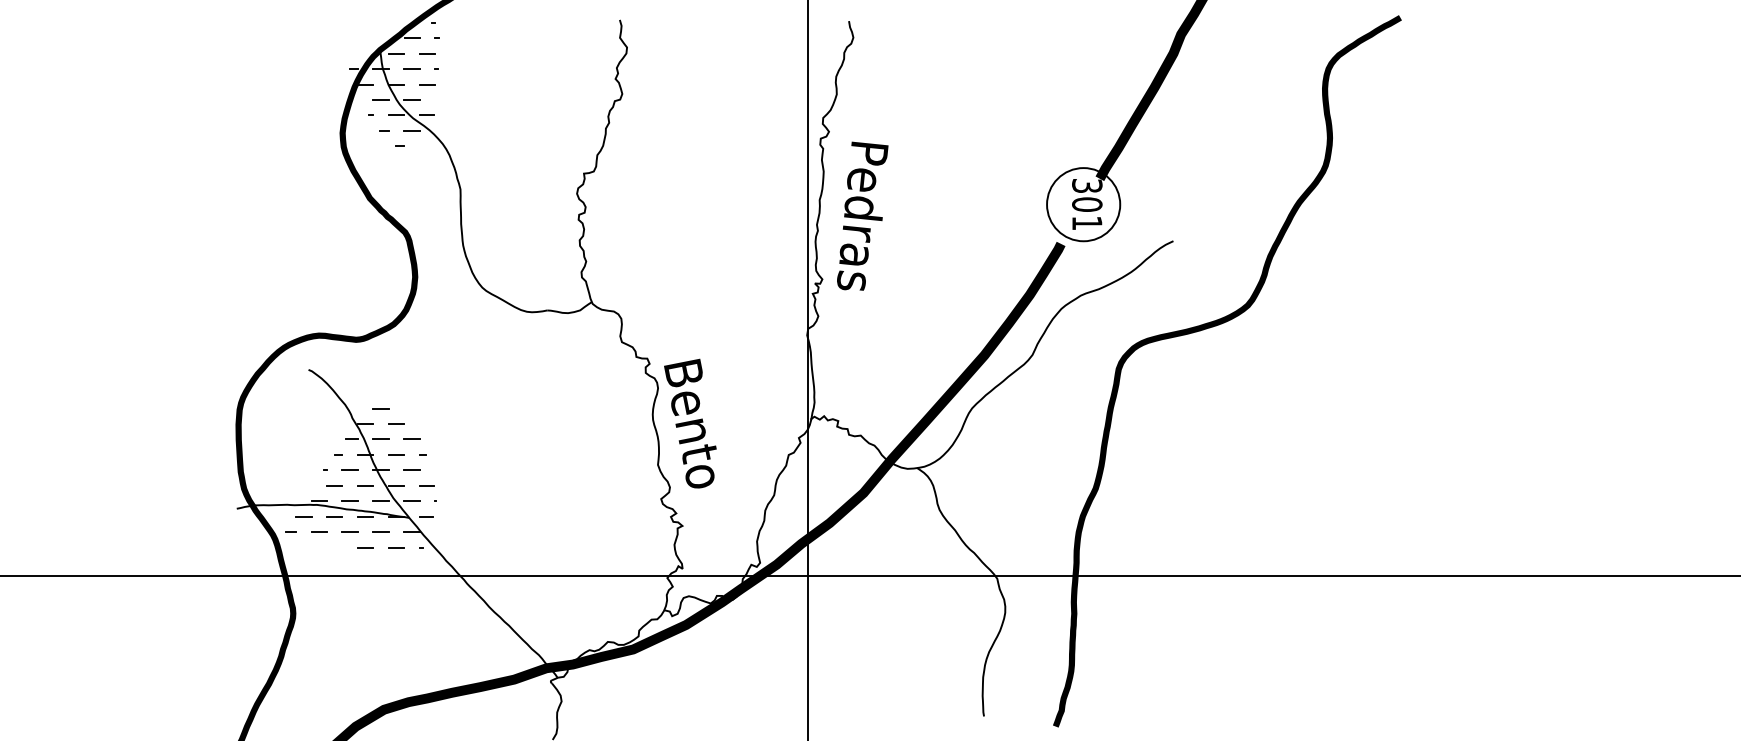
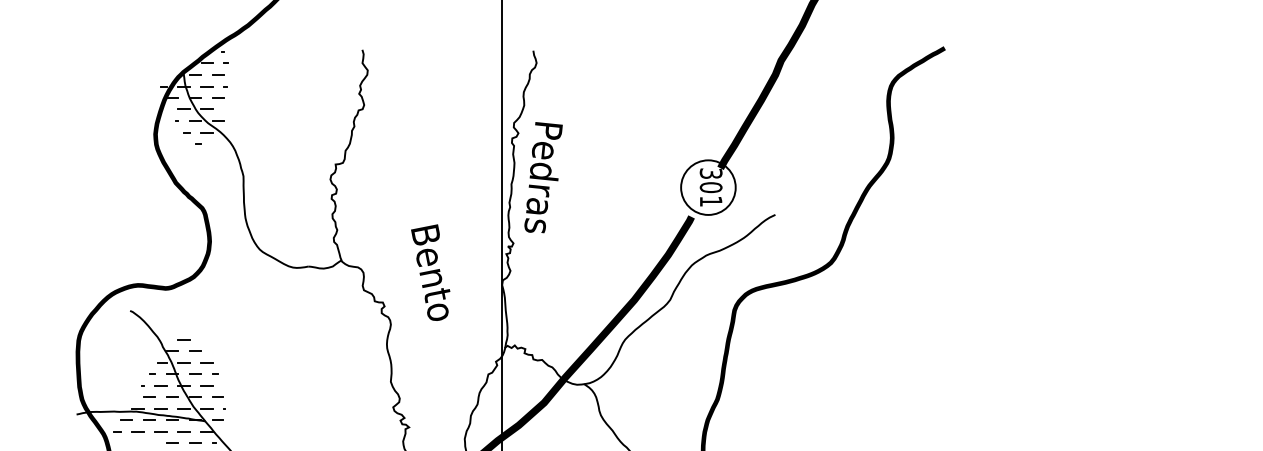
text: (862, 215) -> (543, 177), moved
text: (690, 423) -> (430, 272), moved

